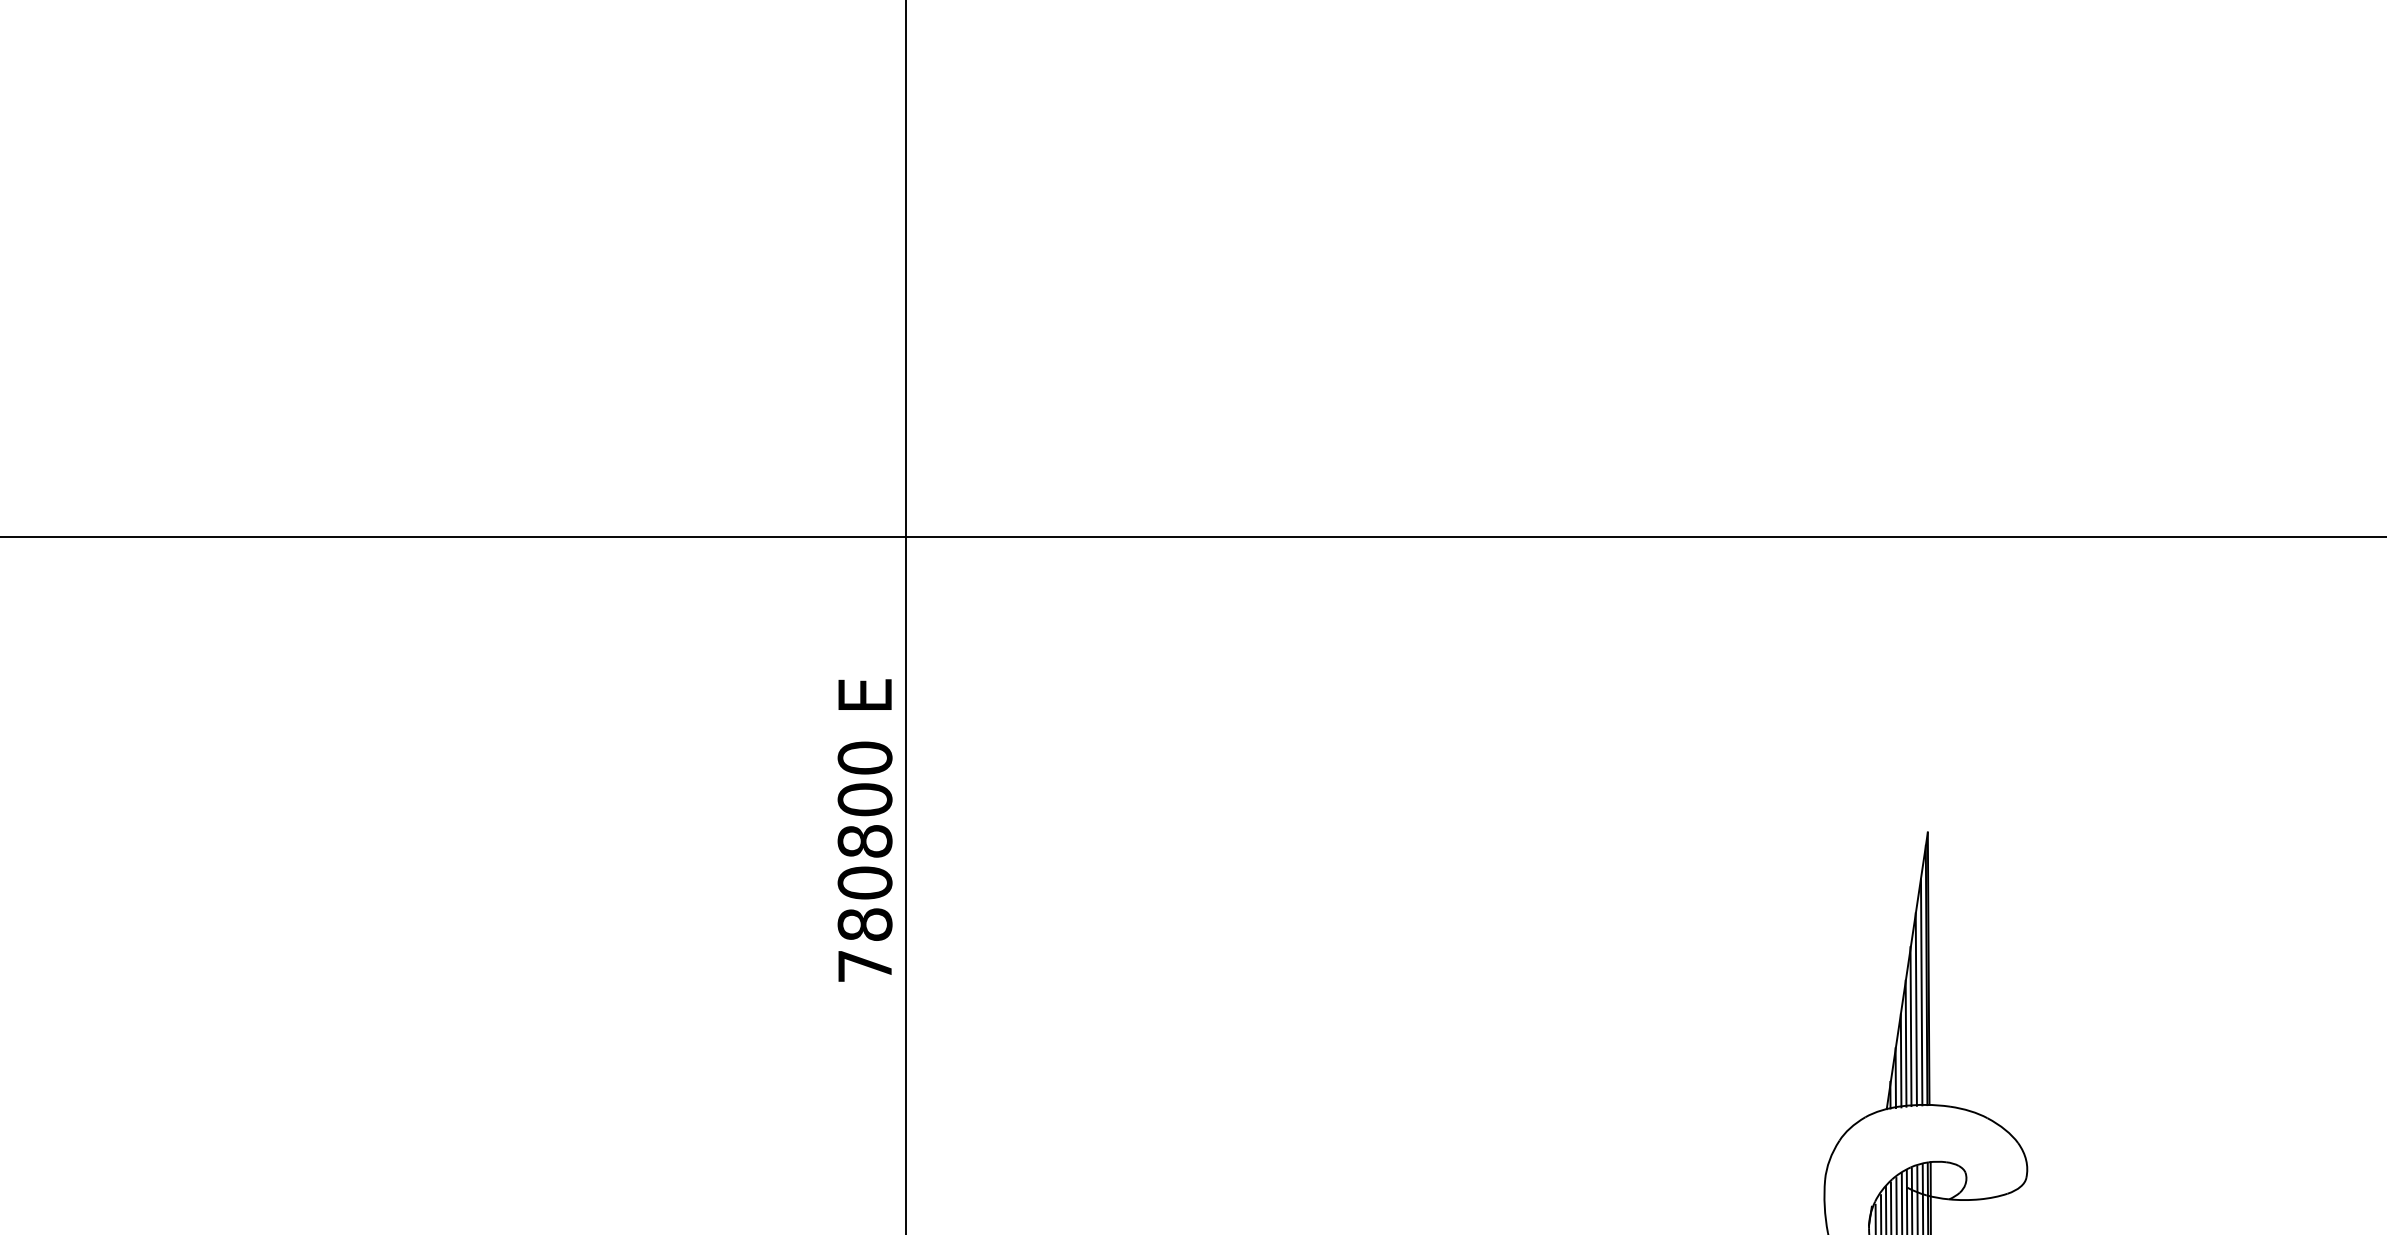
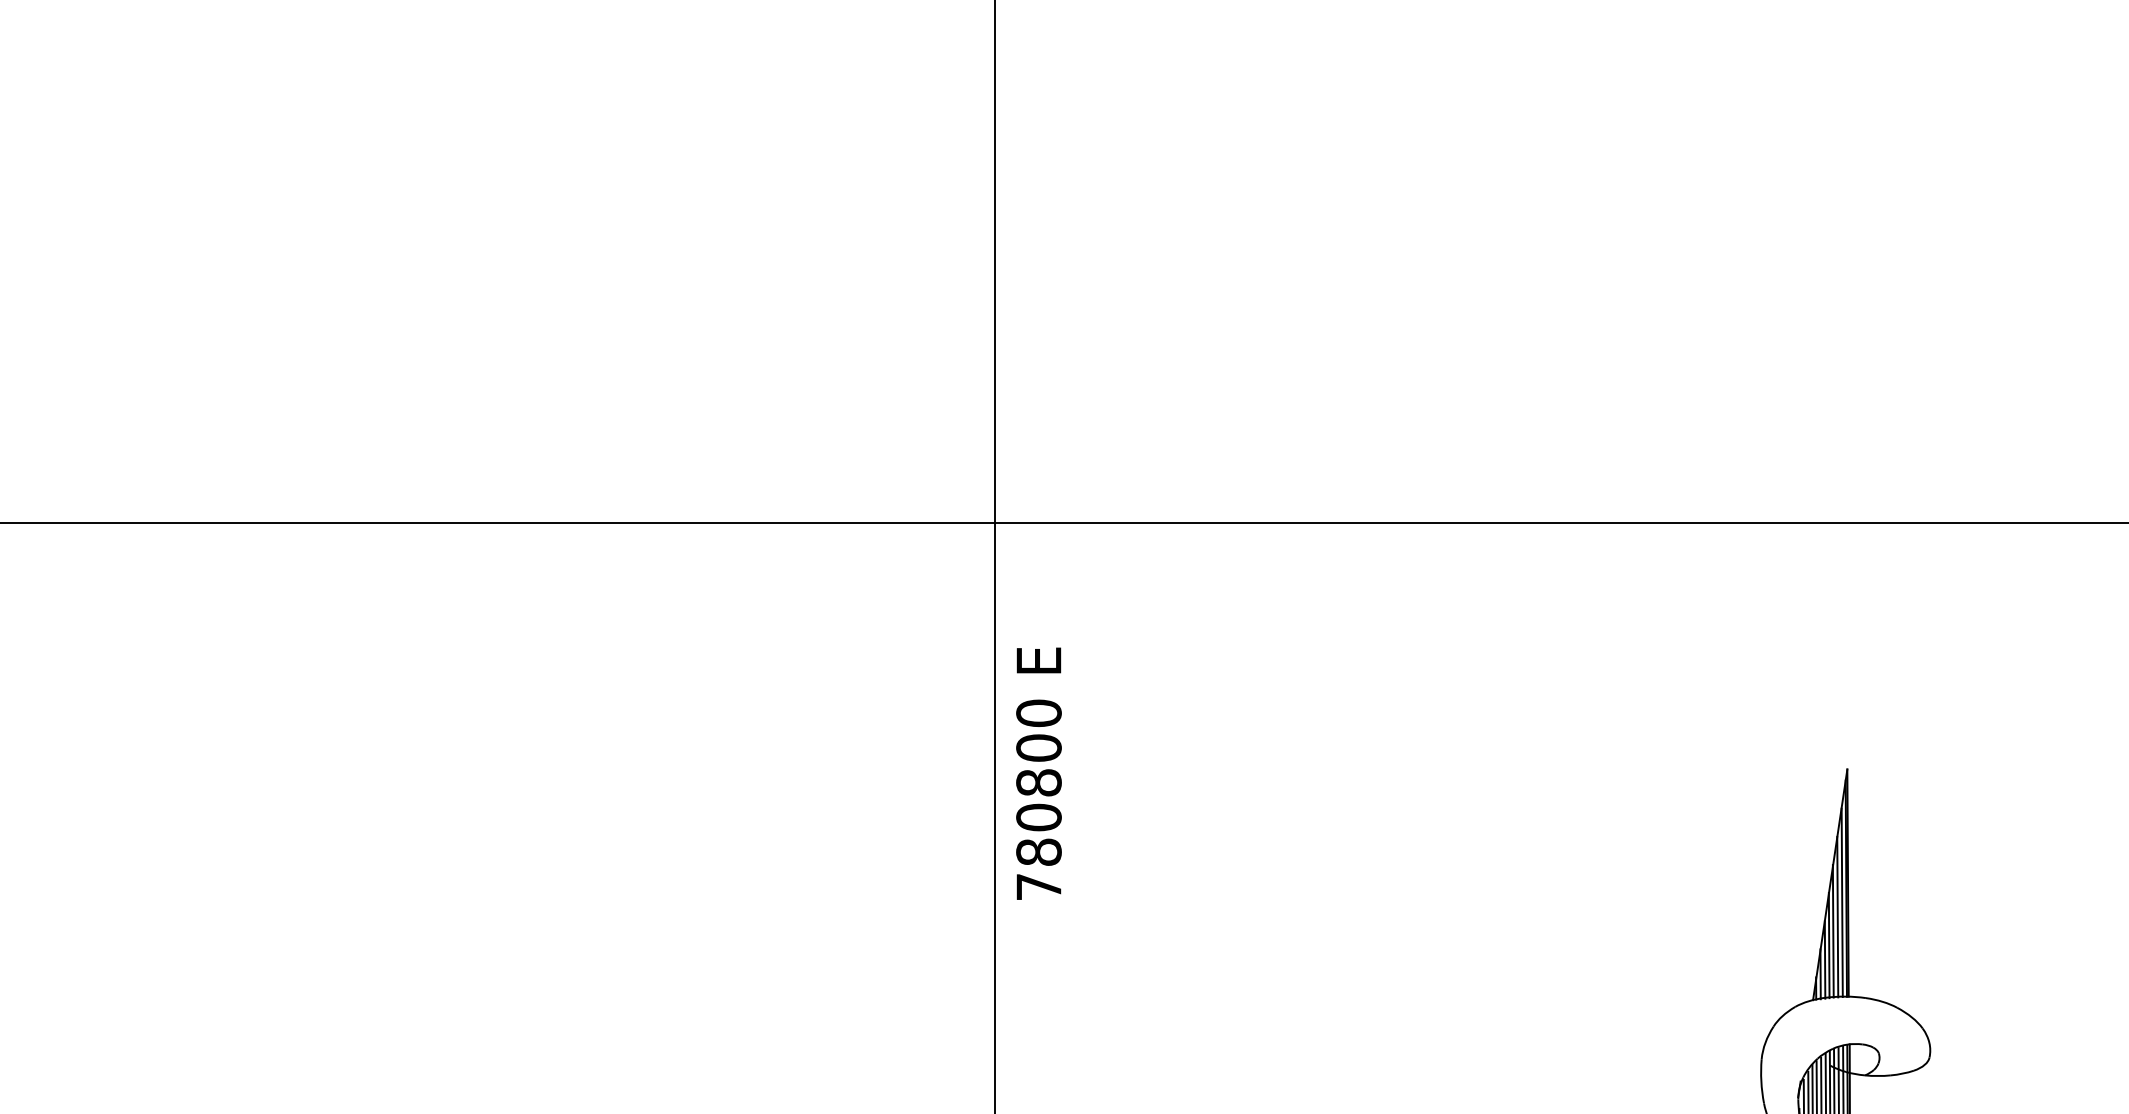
text: (864, 830) -> (1038, 773), moved

